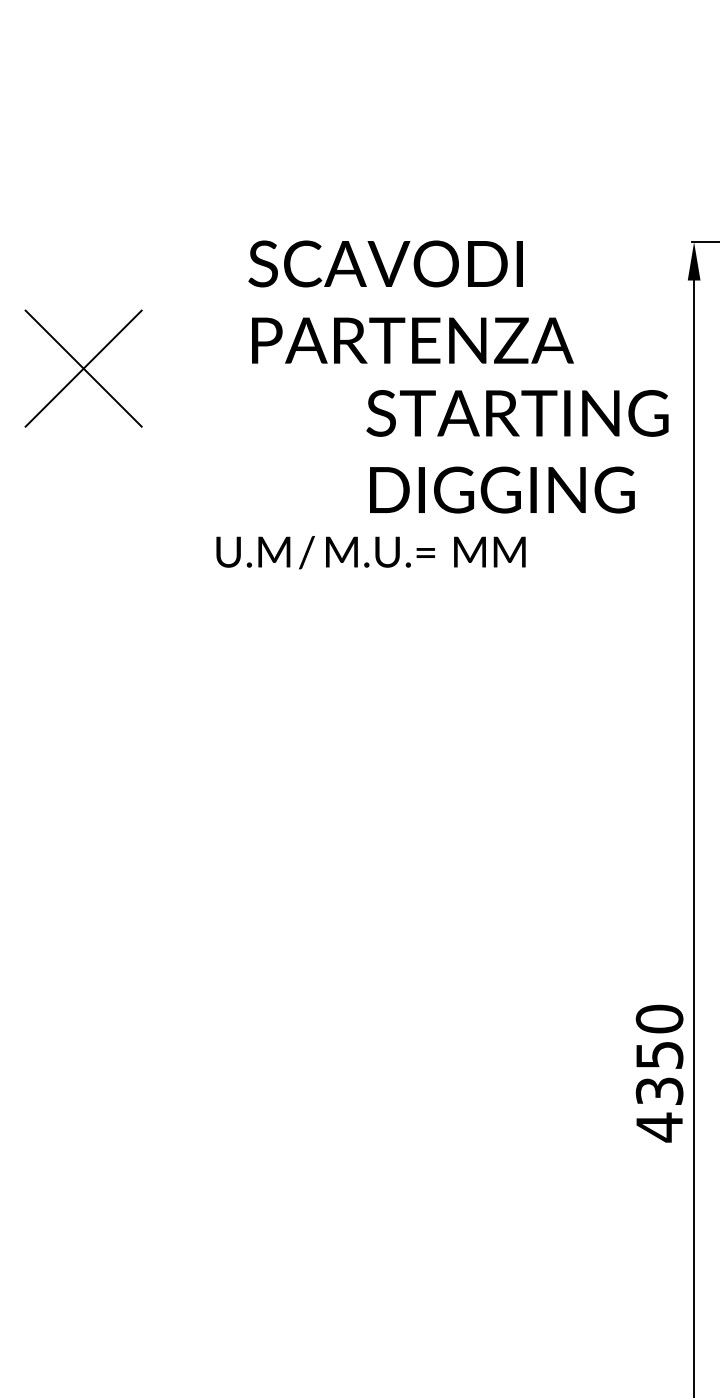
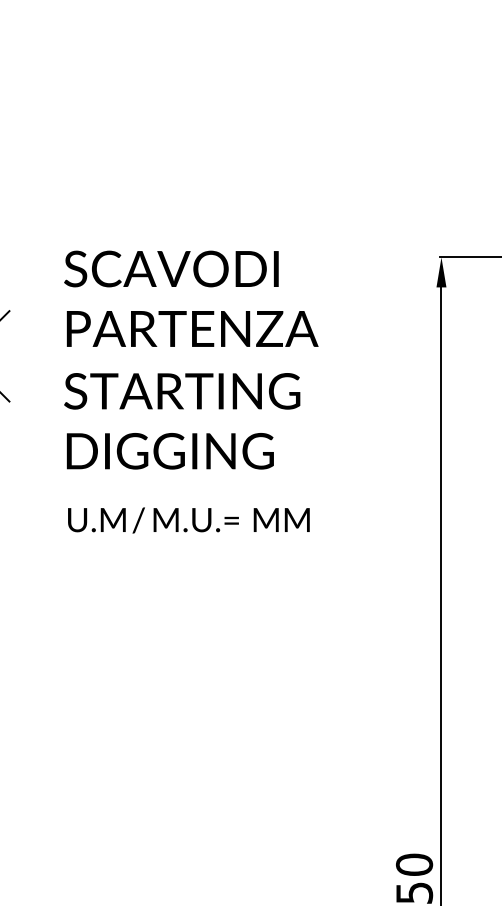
text: (410, 301) -> (190, 298), moved
text: (517, 451) -> (182, 421), moved
text: (370, 552) -> (188, 520), moved

